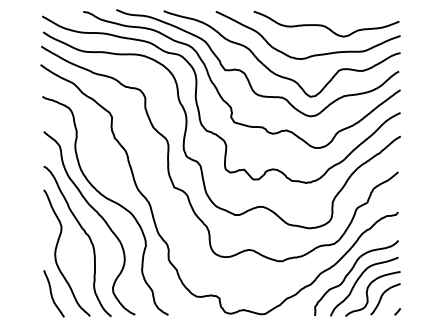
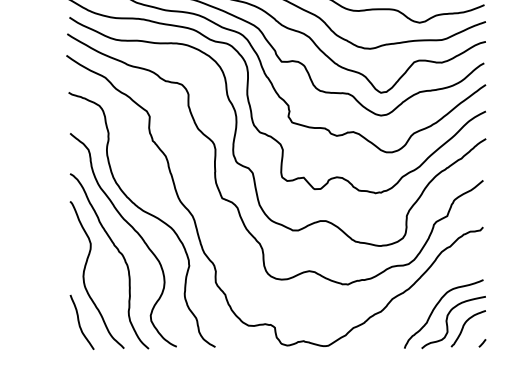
curve: (351, 271) -> (428, 296), removed

